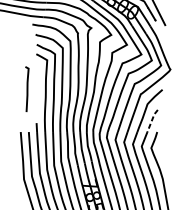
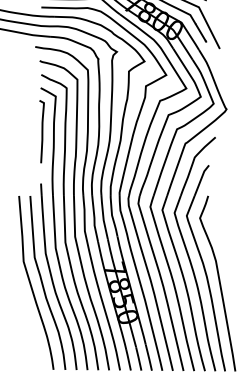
curve: (26, 89) -> (41, 131), moved
line: (152, 120) -> (201, 179), dashed -> solid

